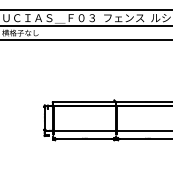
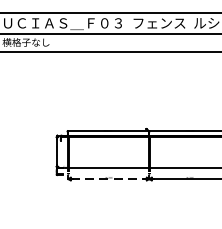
line: (85, 139) -> (109, 179), solid -> dashed

